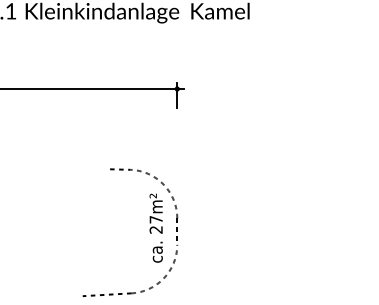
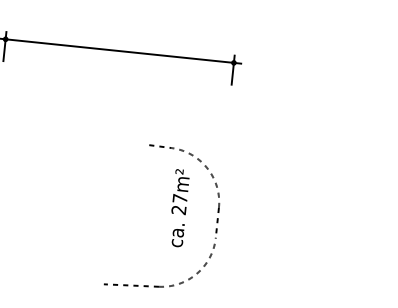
text: (155, 227) -> (178, 207), moved

